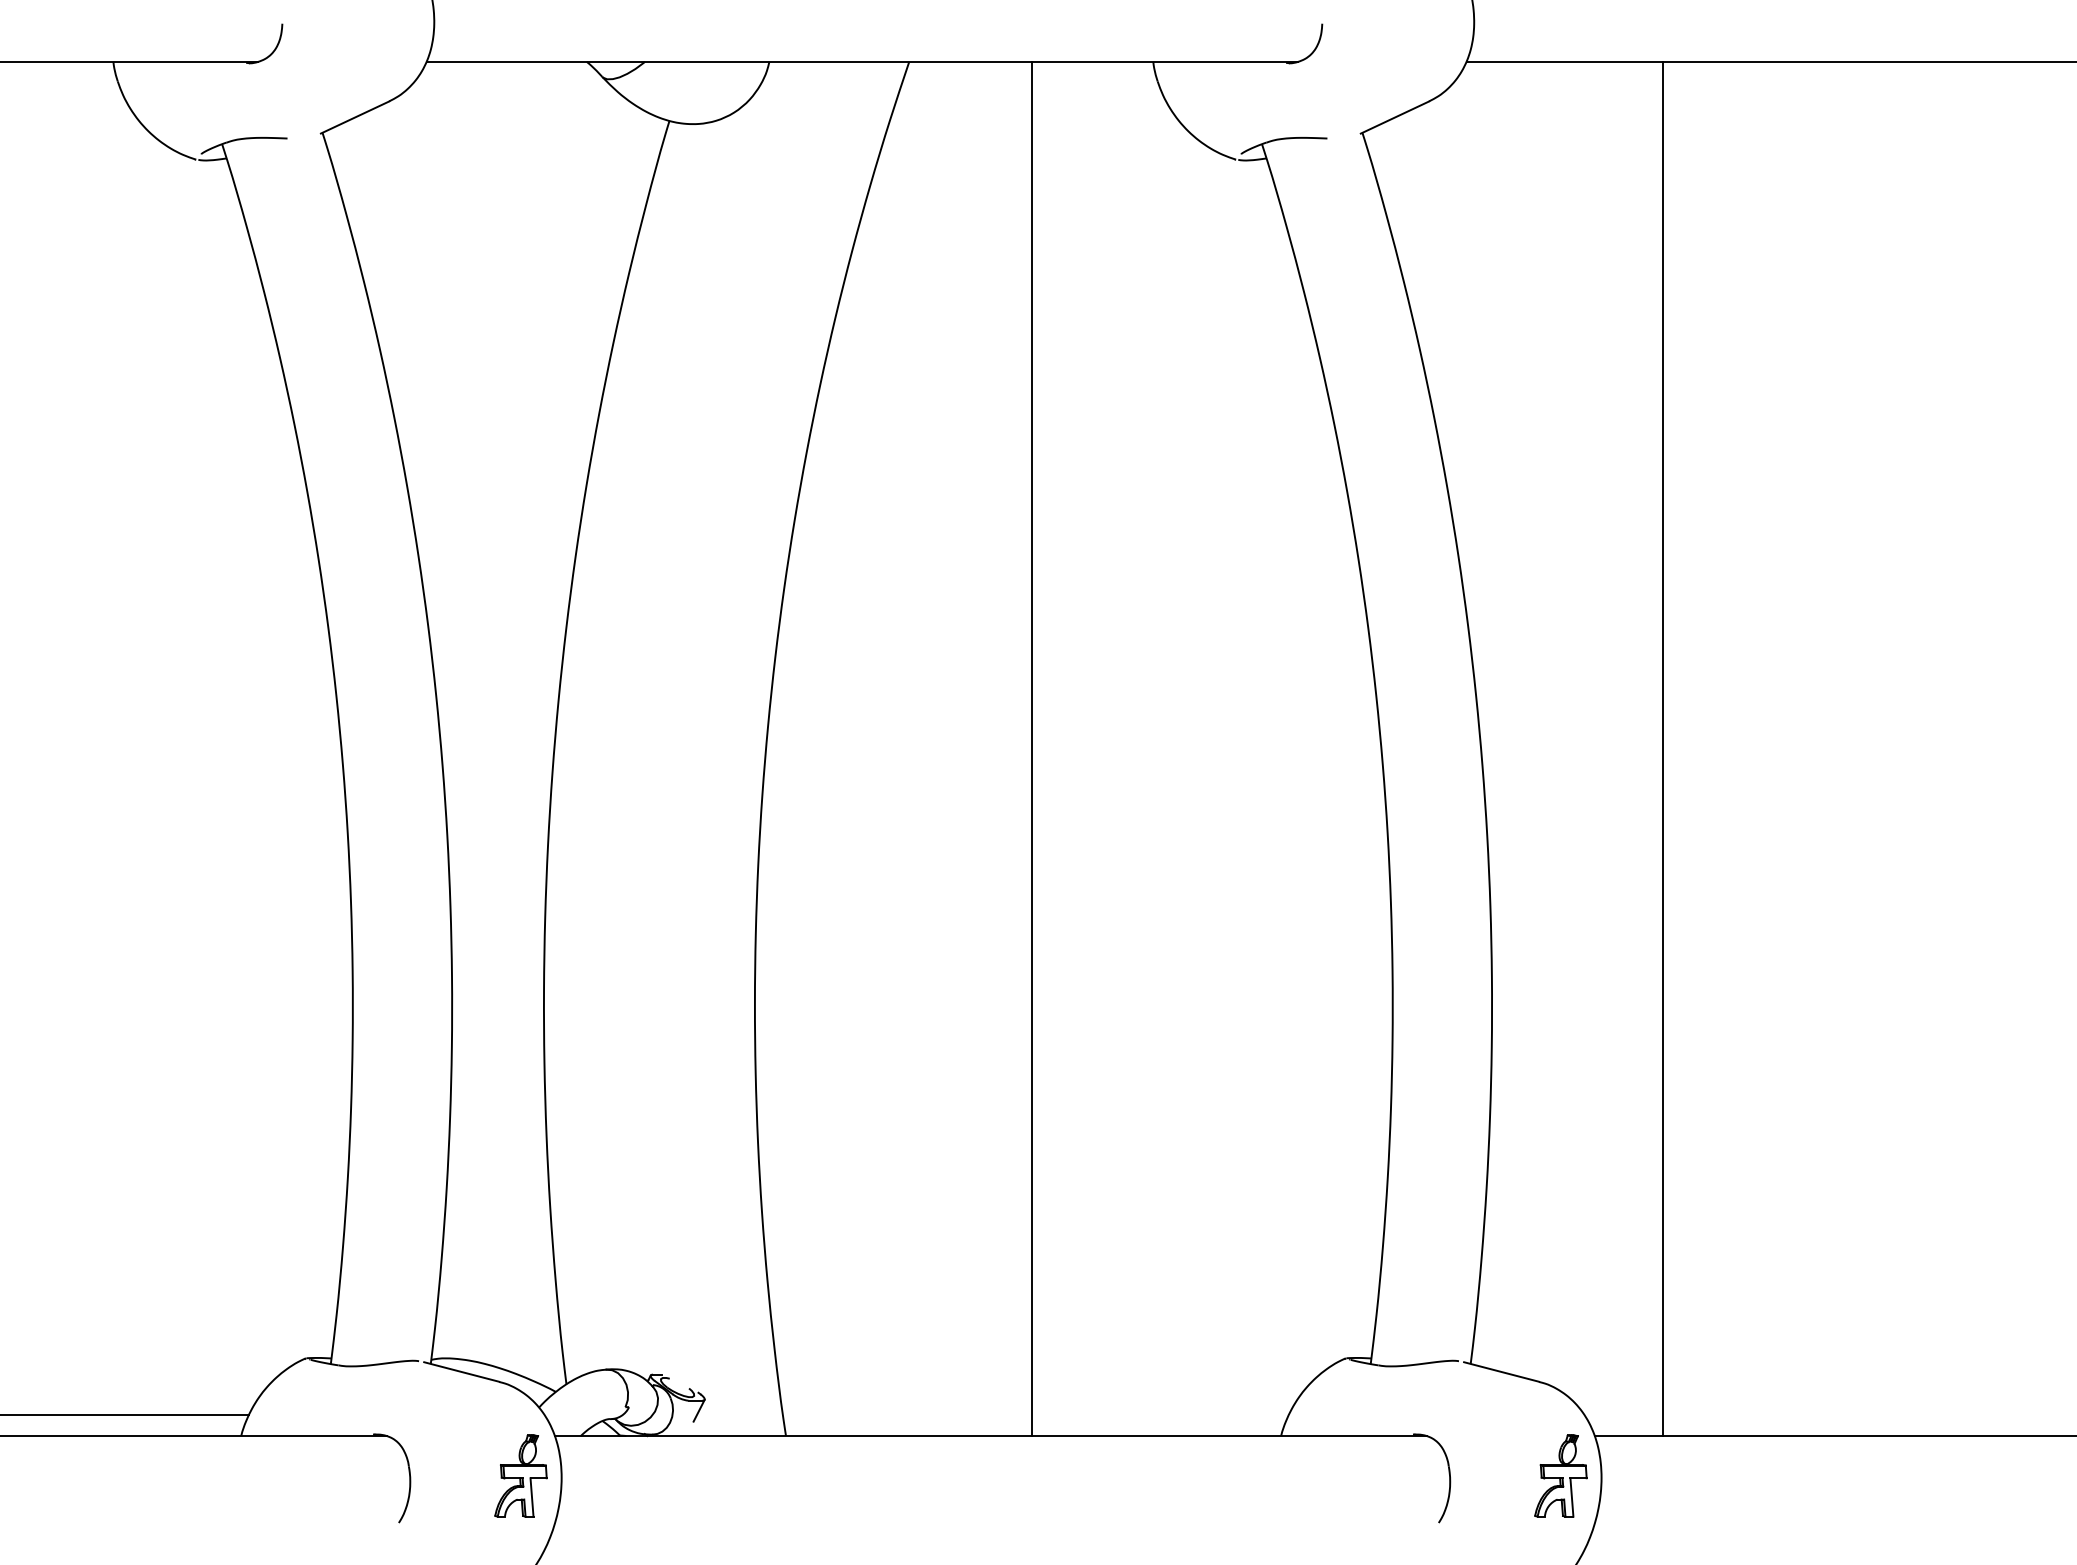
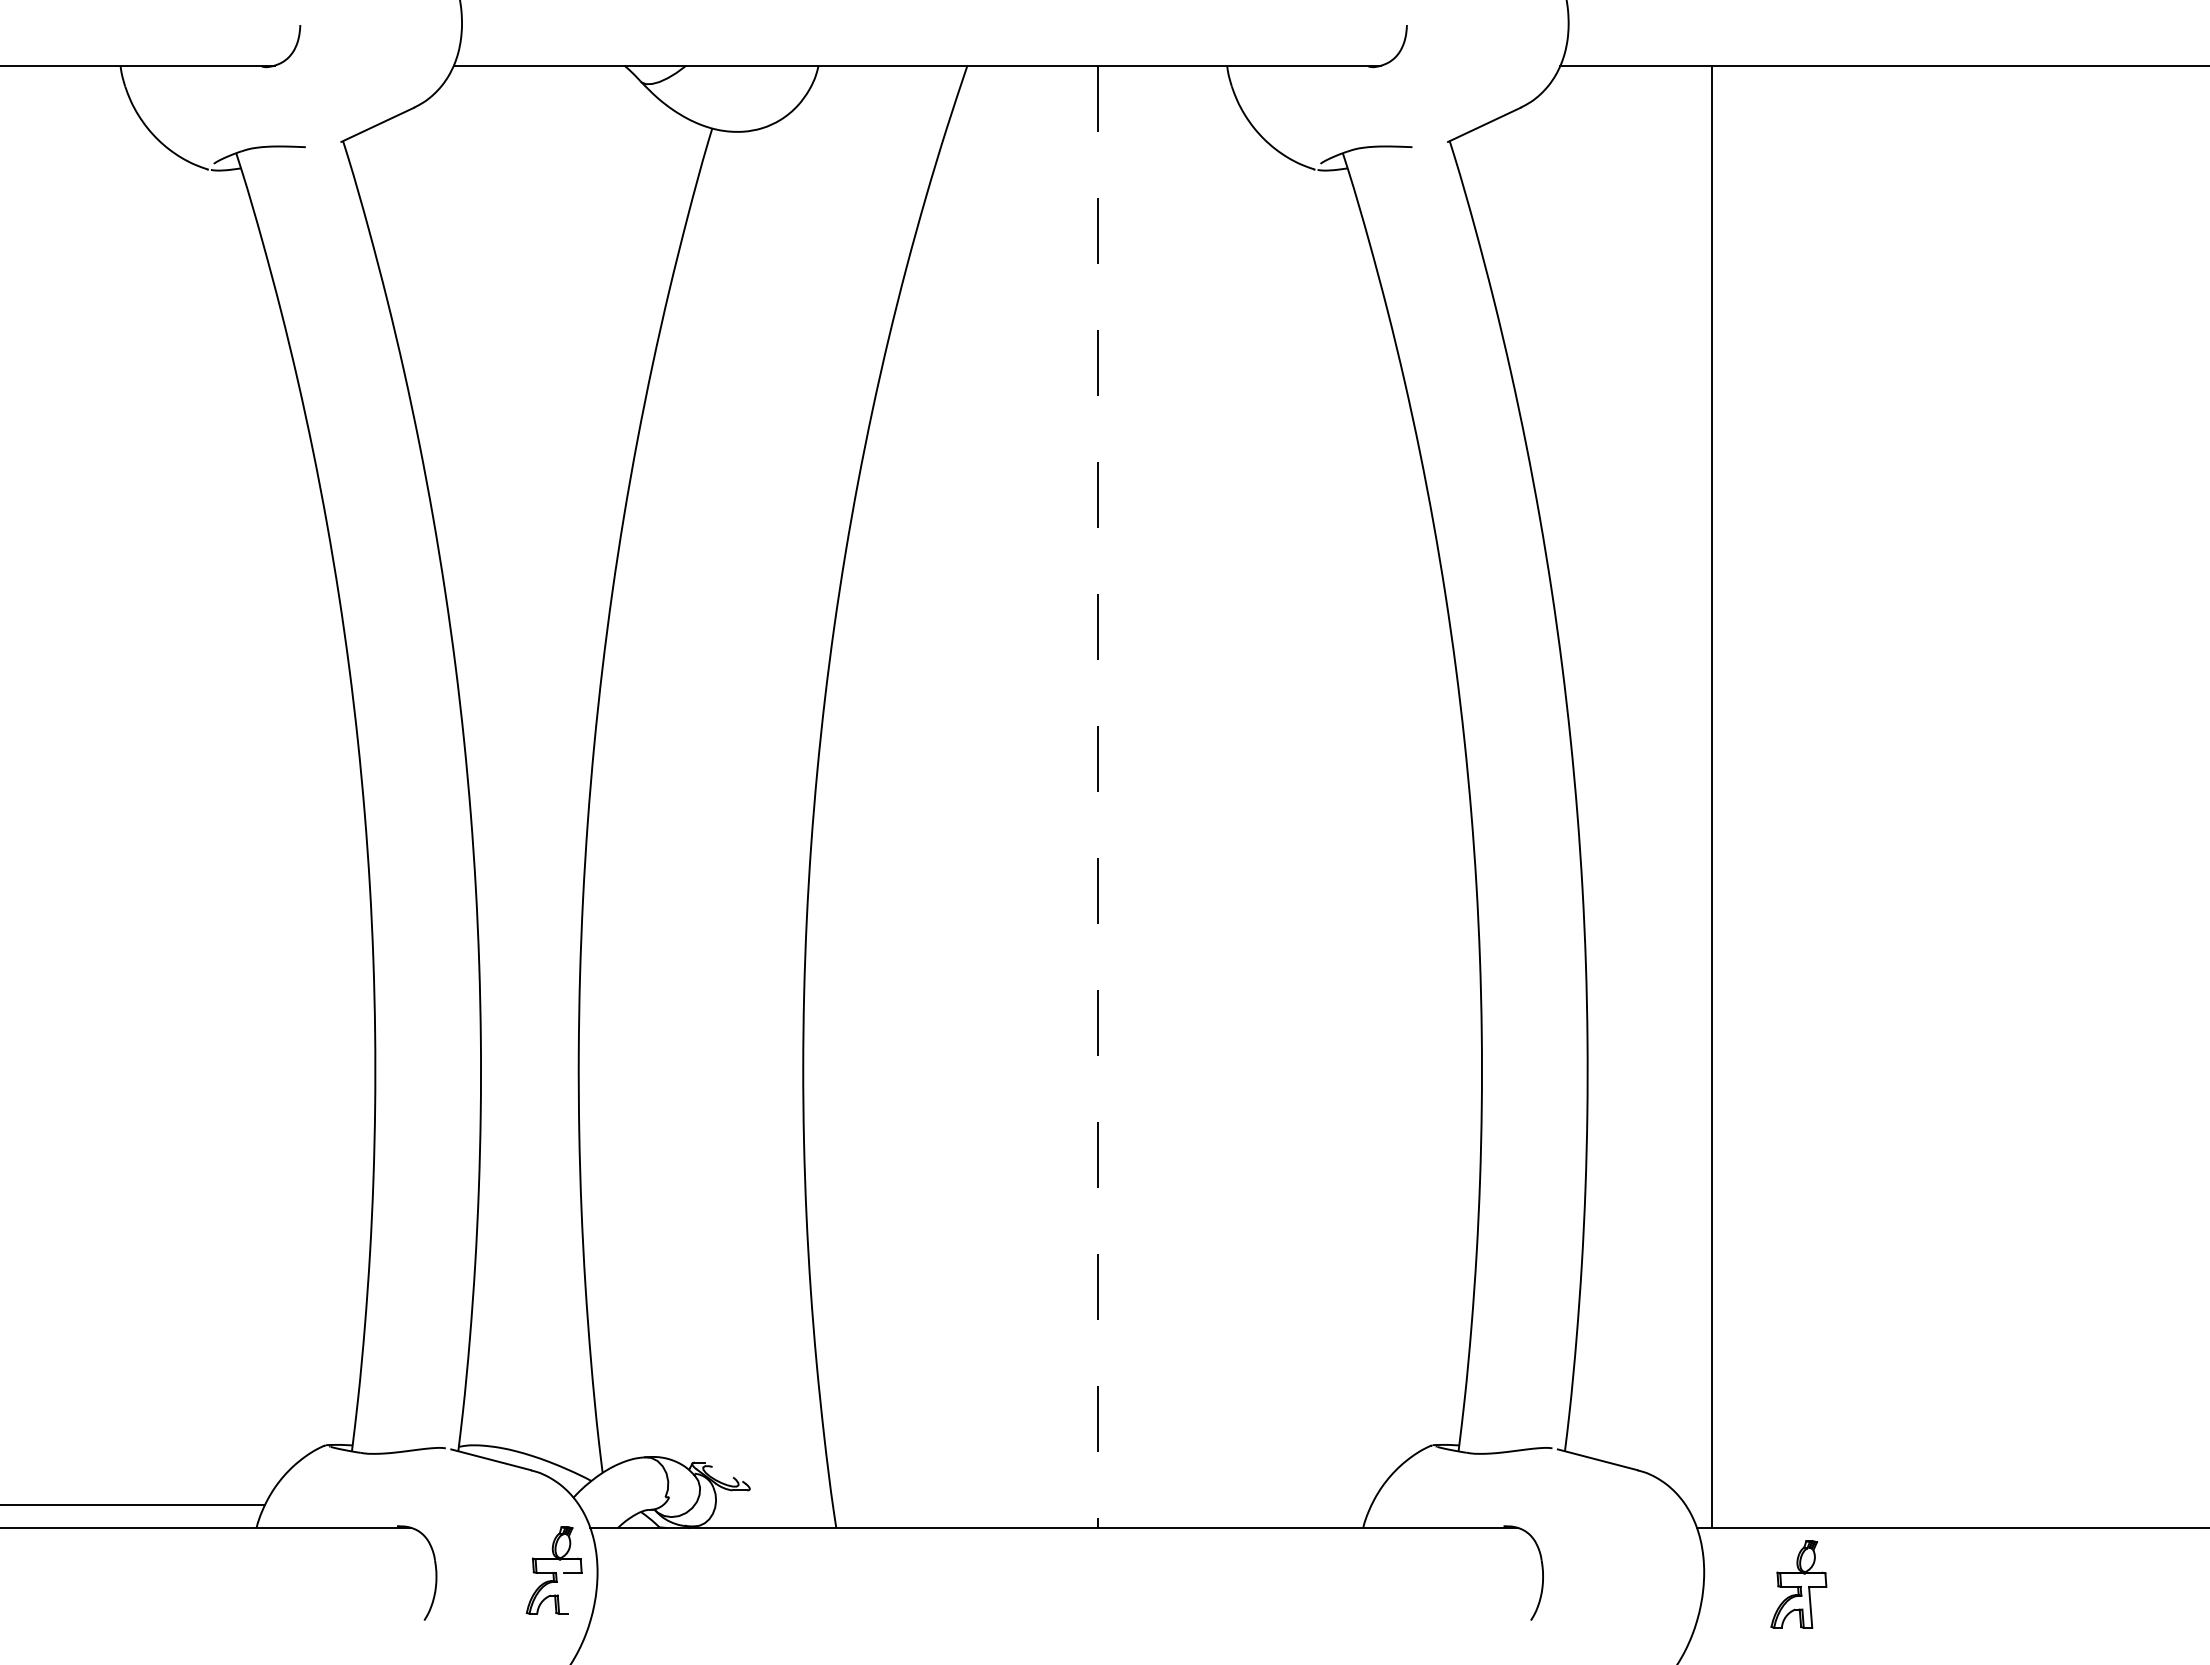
line: (1662, 748) -> (1712, 796), moved
line: (1032, 749) -> (1098, 797), solid -> dashed
line: (698, 1410) -> (743, 1500), removed
part: (1560, 1475) -> (1798, 1584), moved
line: (531, 1496) -> (565, 1592), removed

